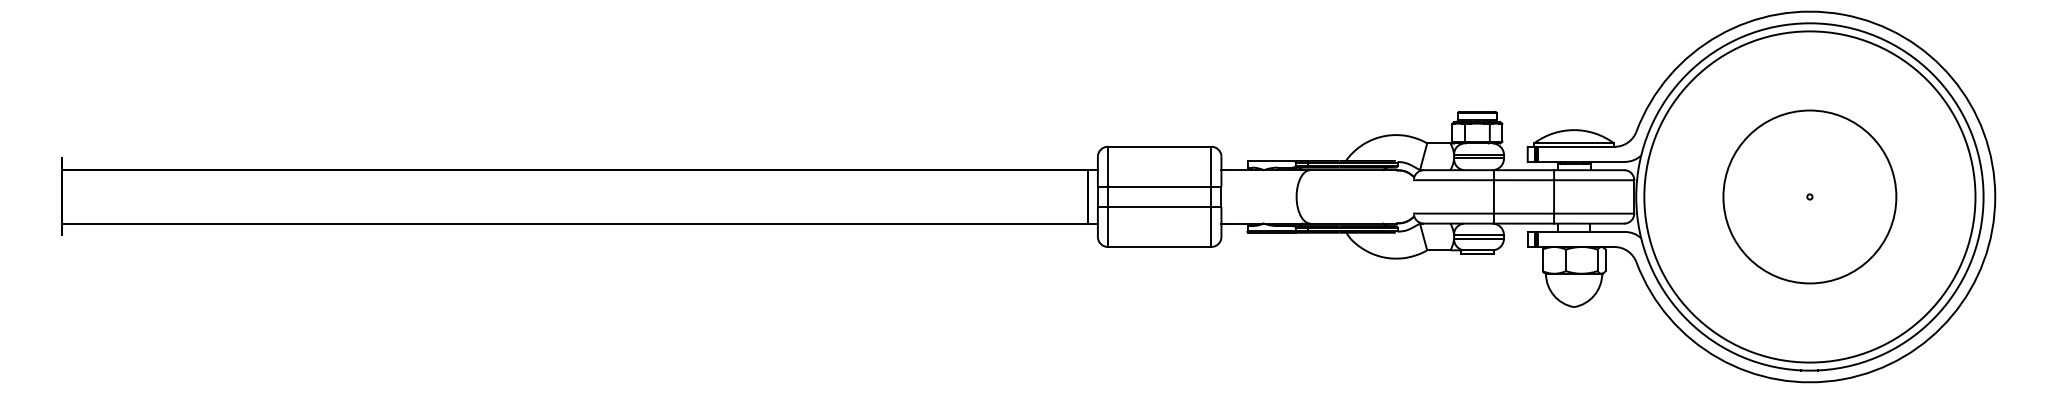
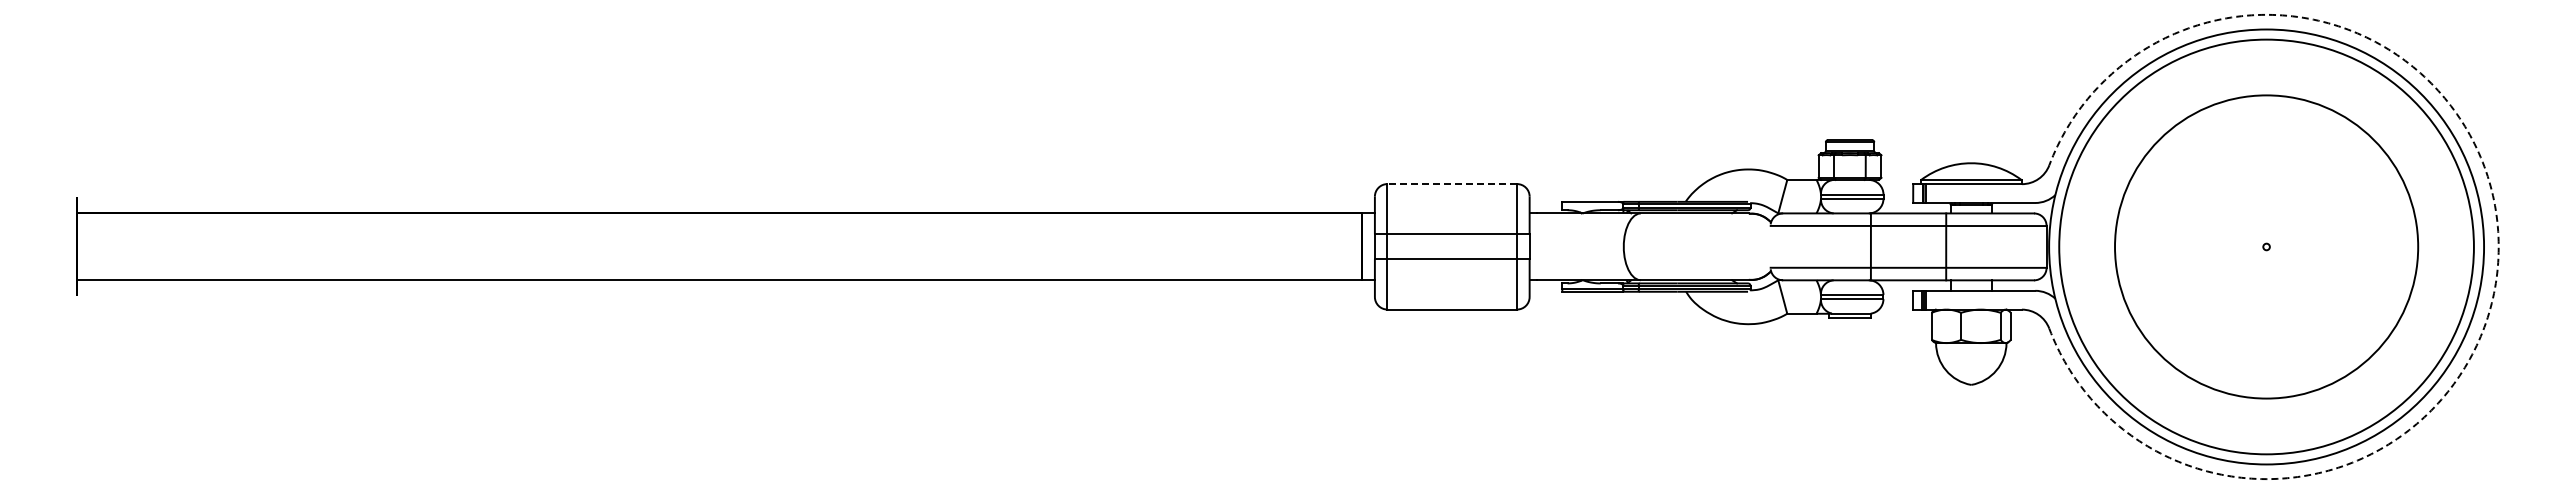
line: (1159, 147) -> (1452, 184), solid -> dashed
circle: (1809, 196) -> (2266, 246), size x1.4
arc: (1995, 197) -> (2498, 247), solid -> dashed

